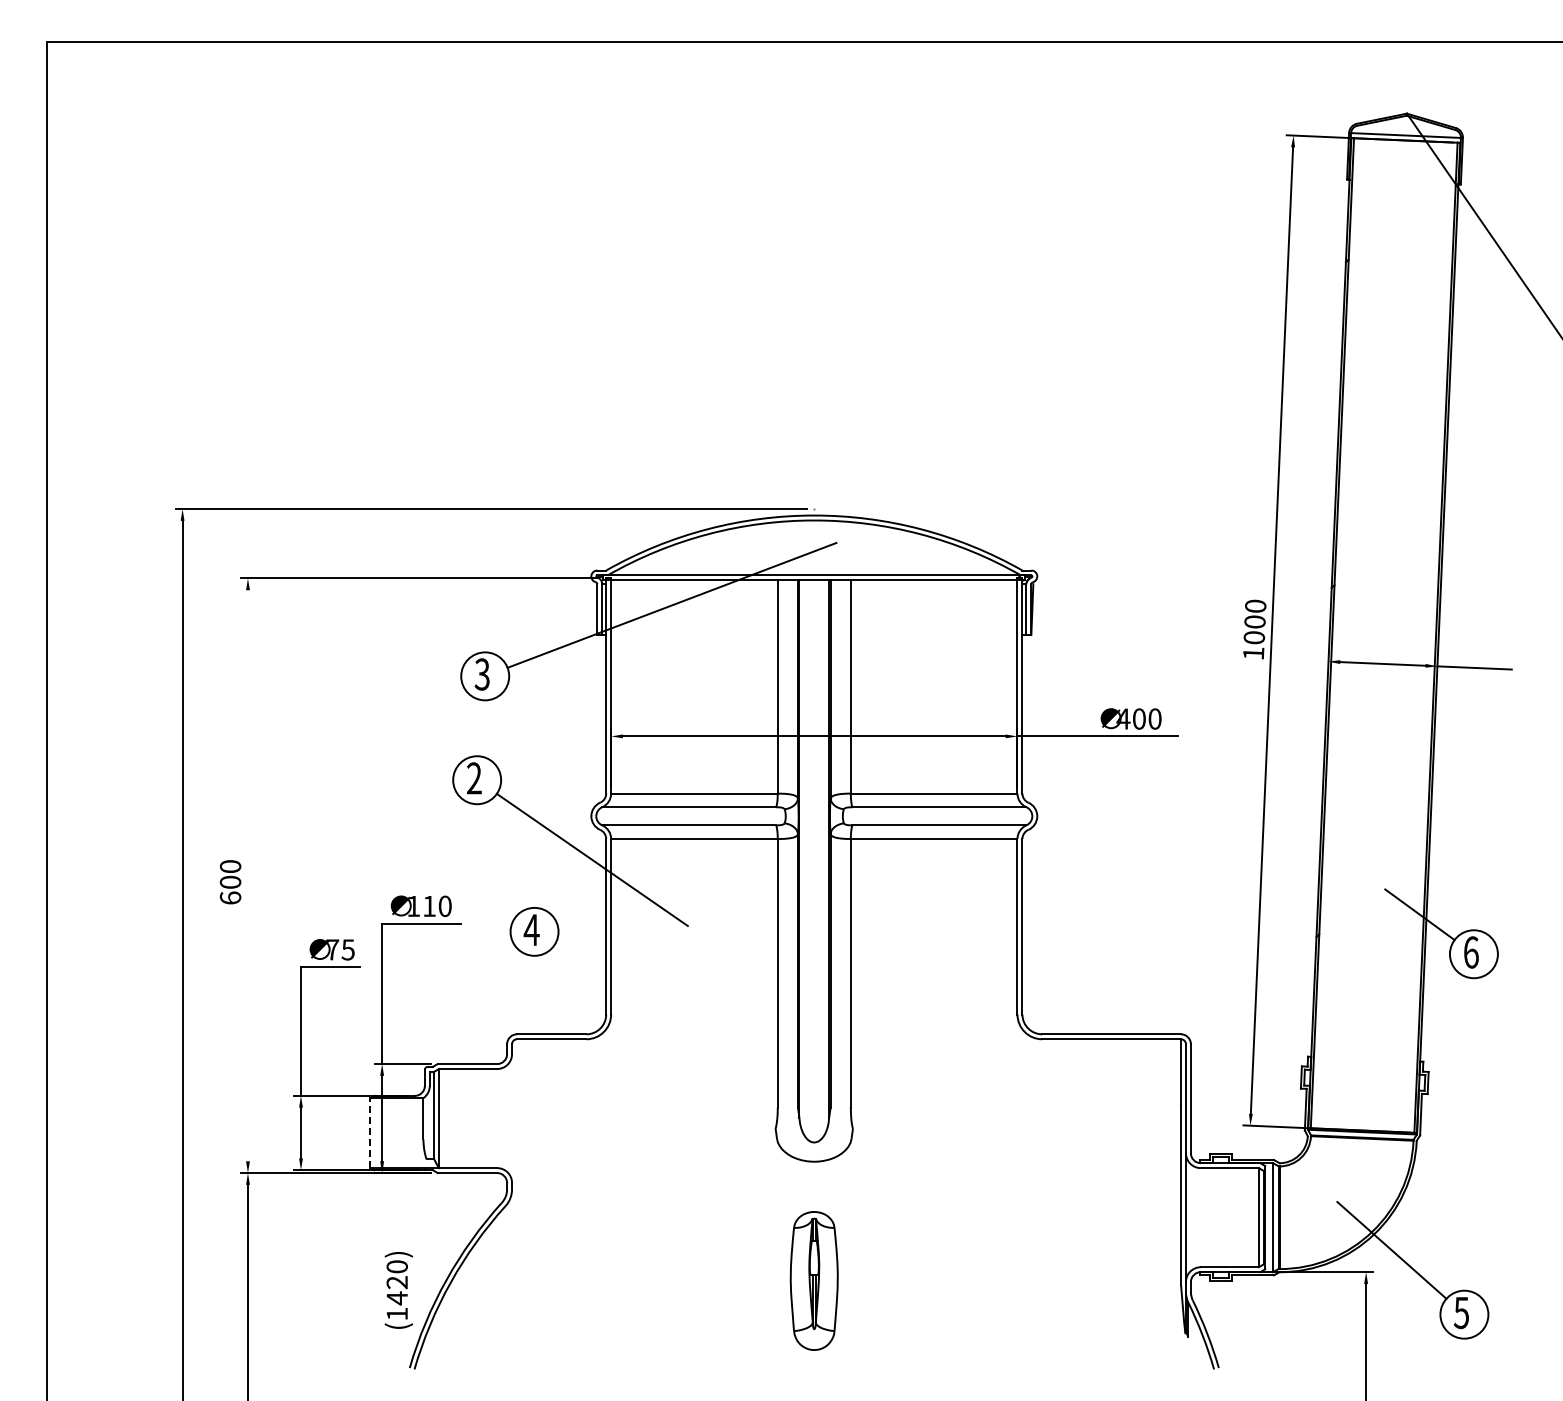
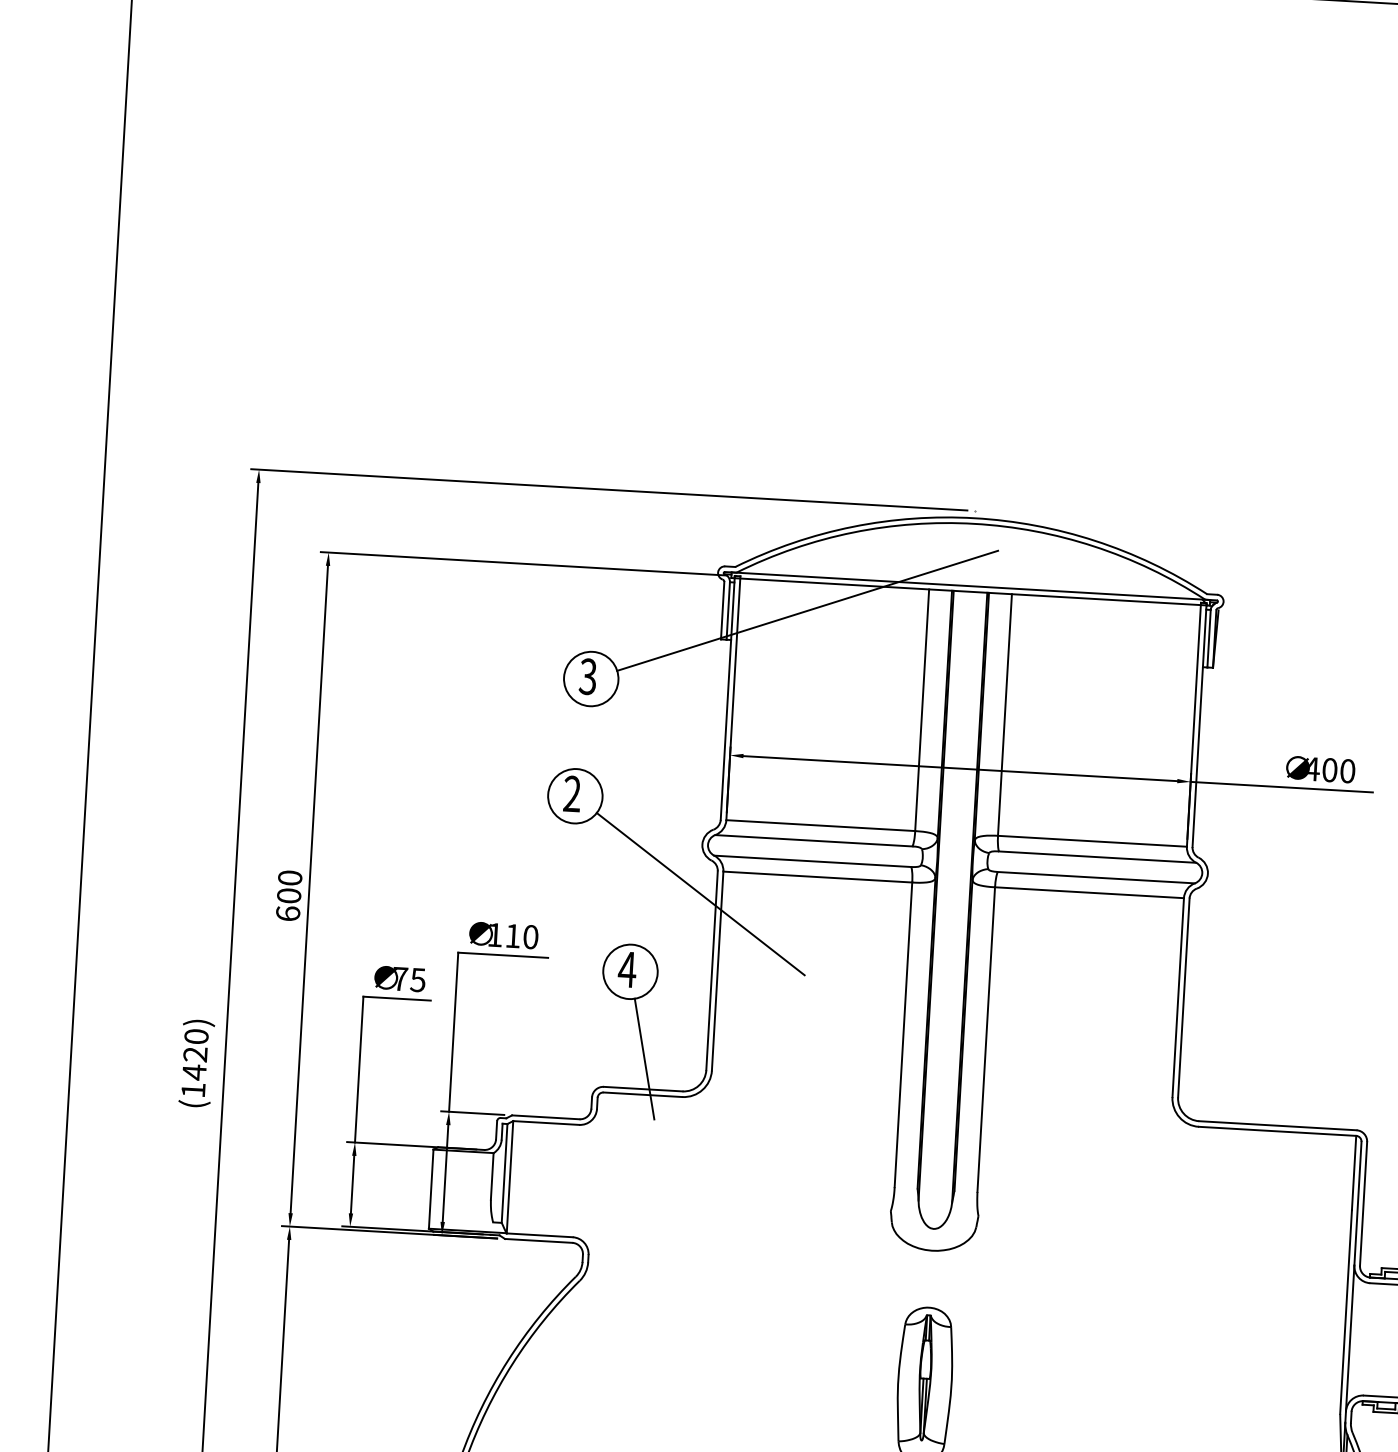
line: (247, 875) -> (308, 889), added
line: (551, 1007) -> (644, 1058), added
line: (370, 1133) -> (431, 1189), dashed -> solid
text: (398, 1290) -> (196, 1063), moved

